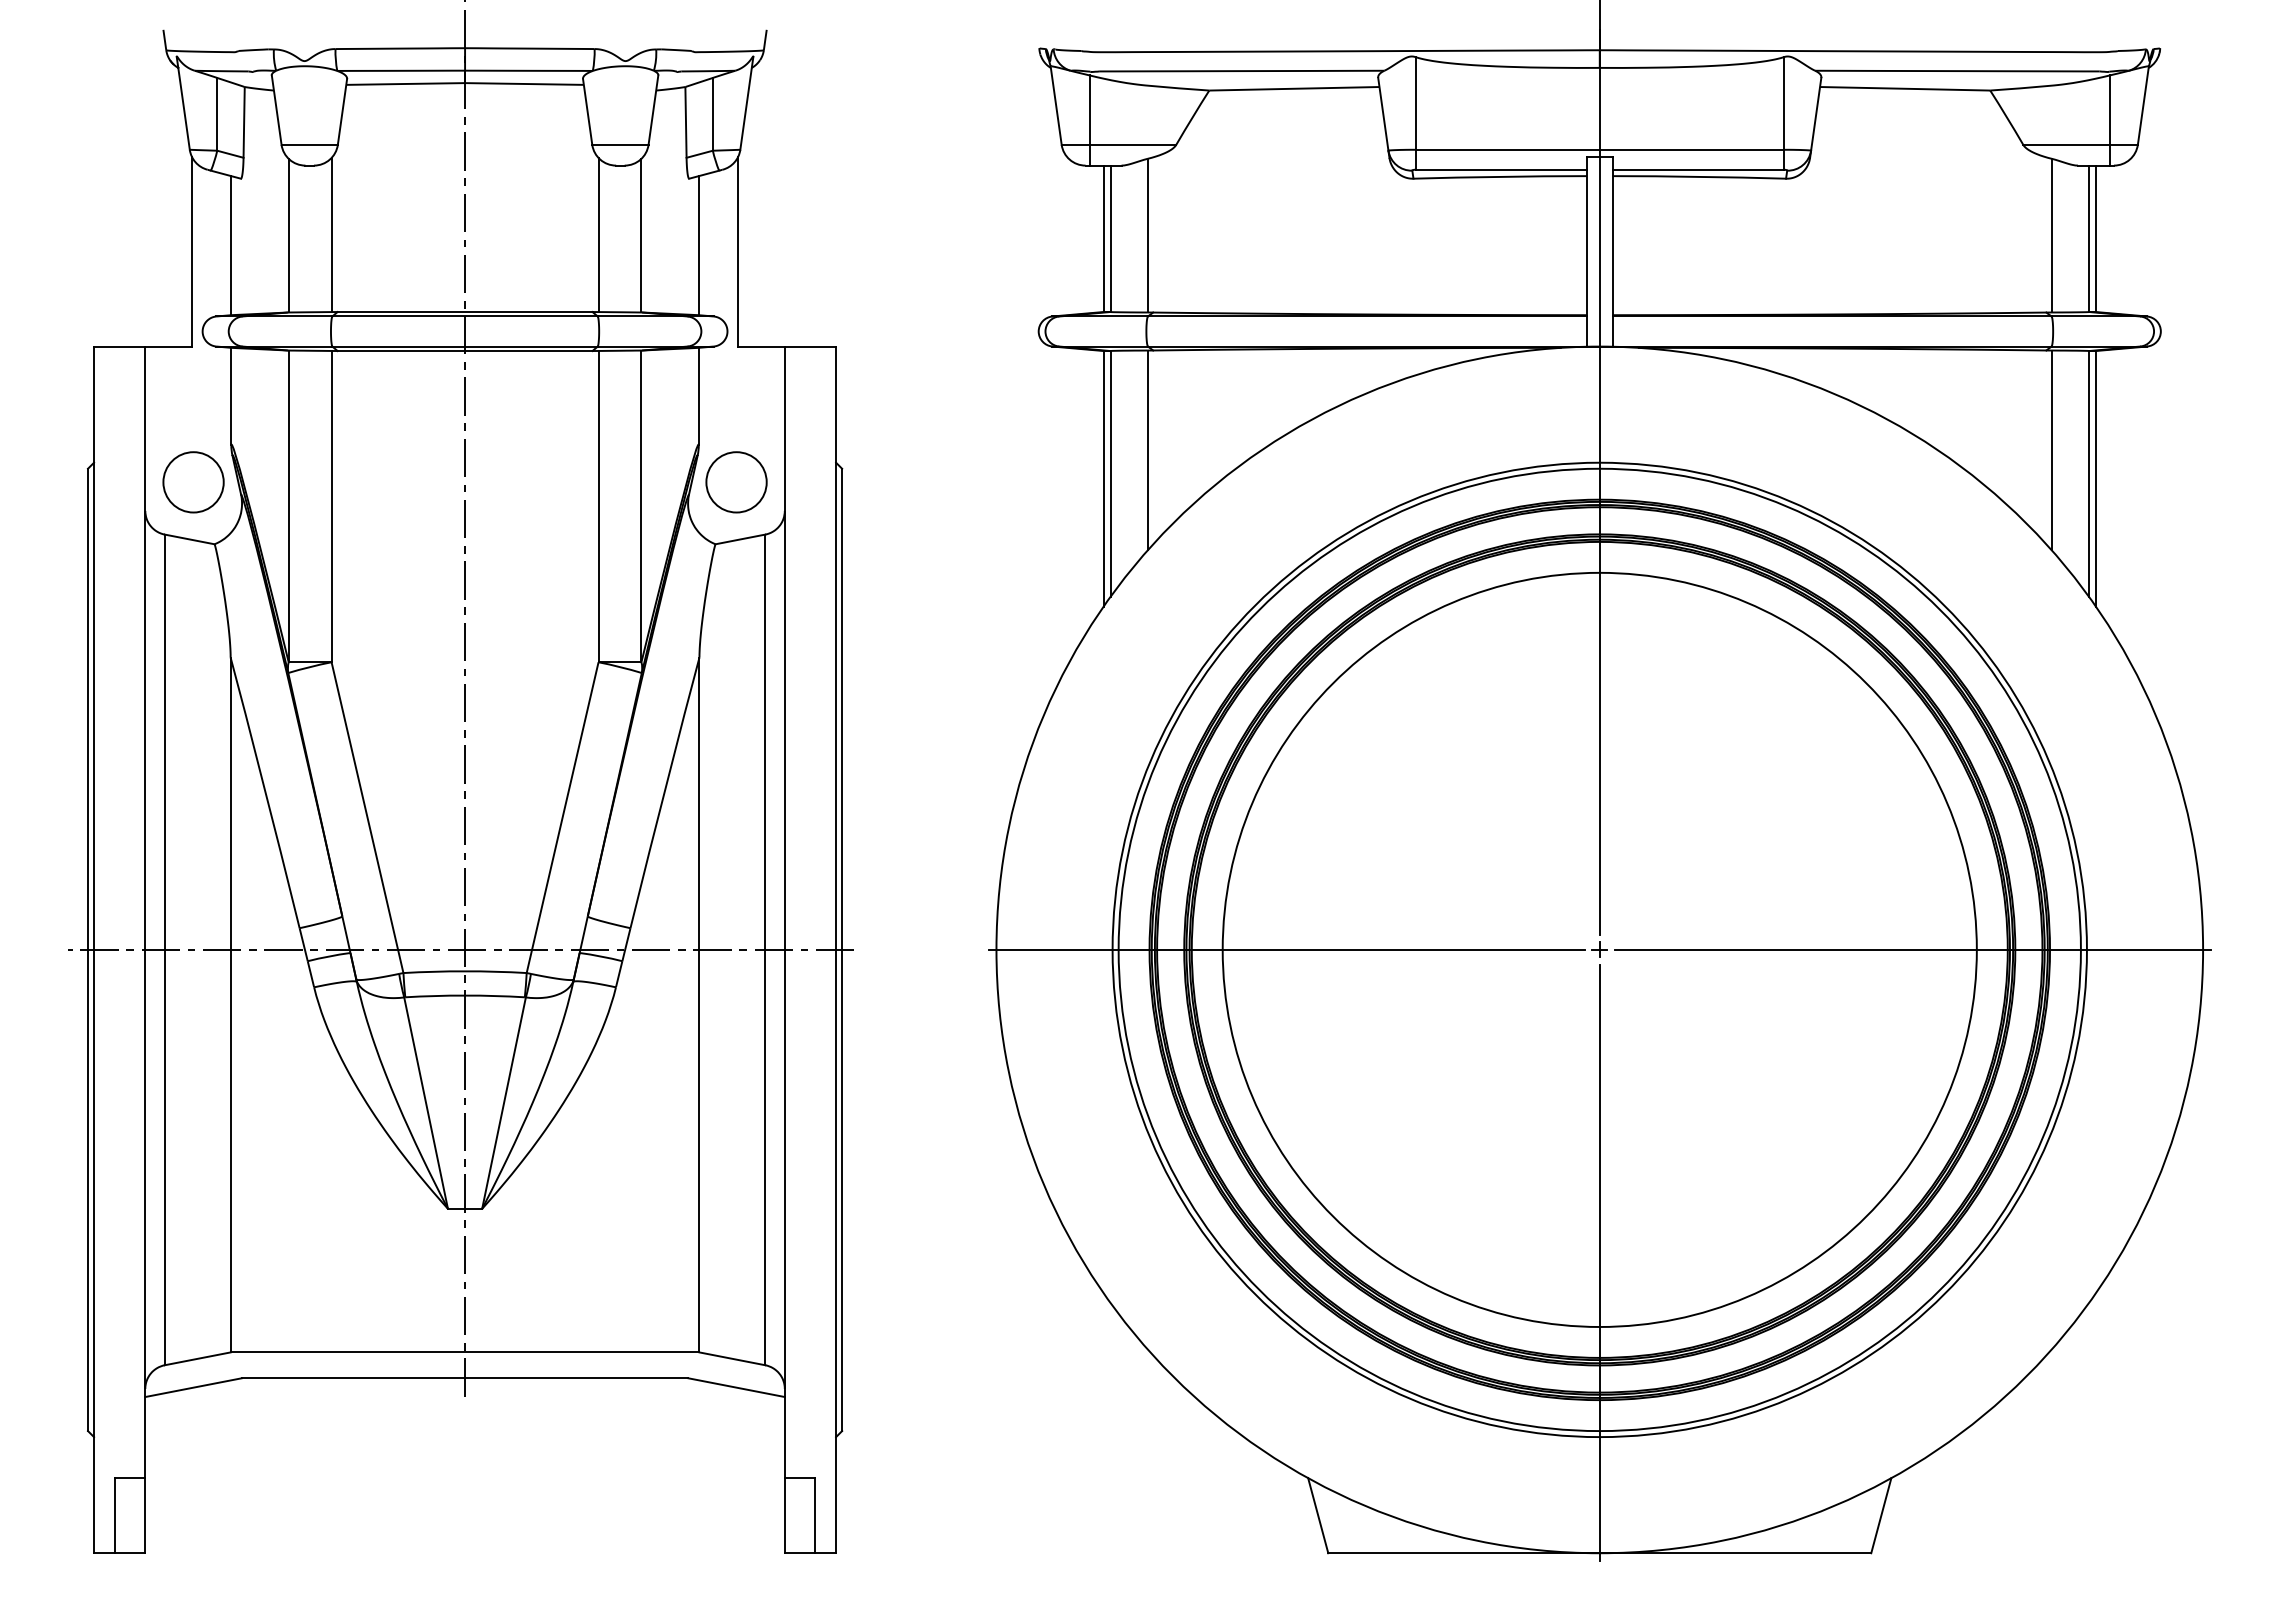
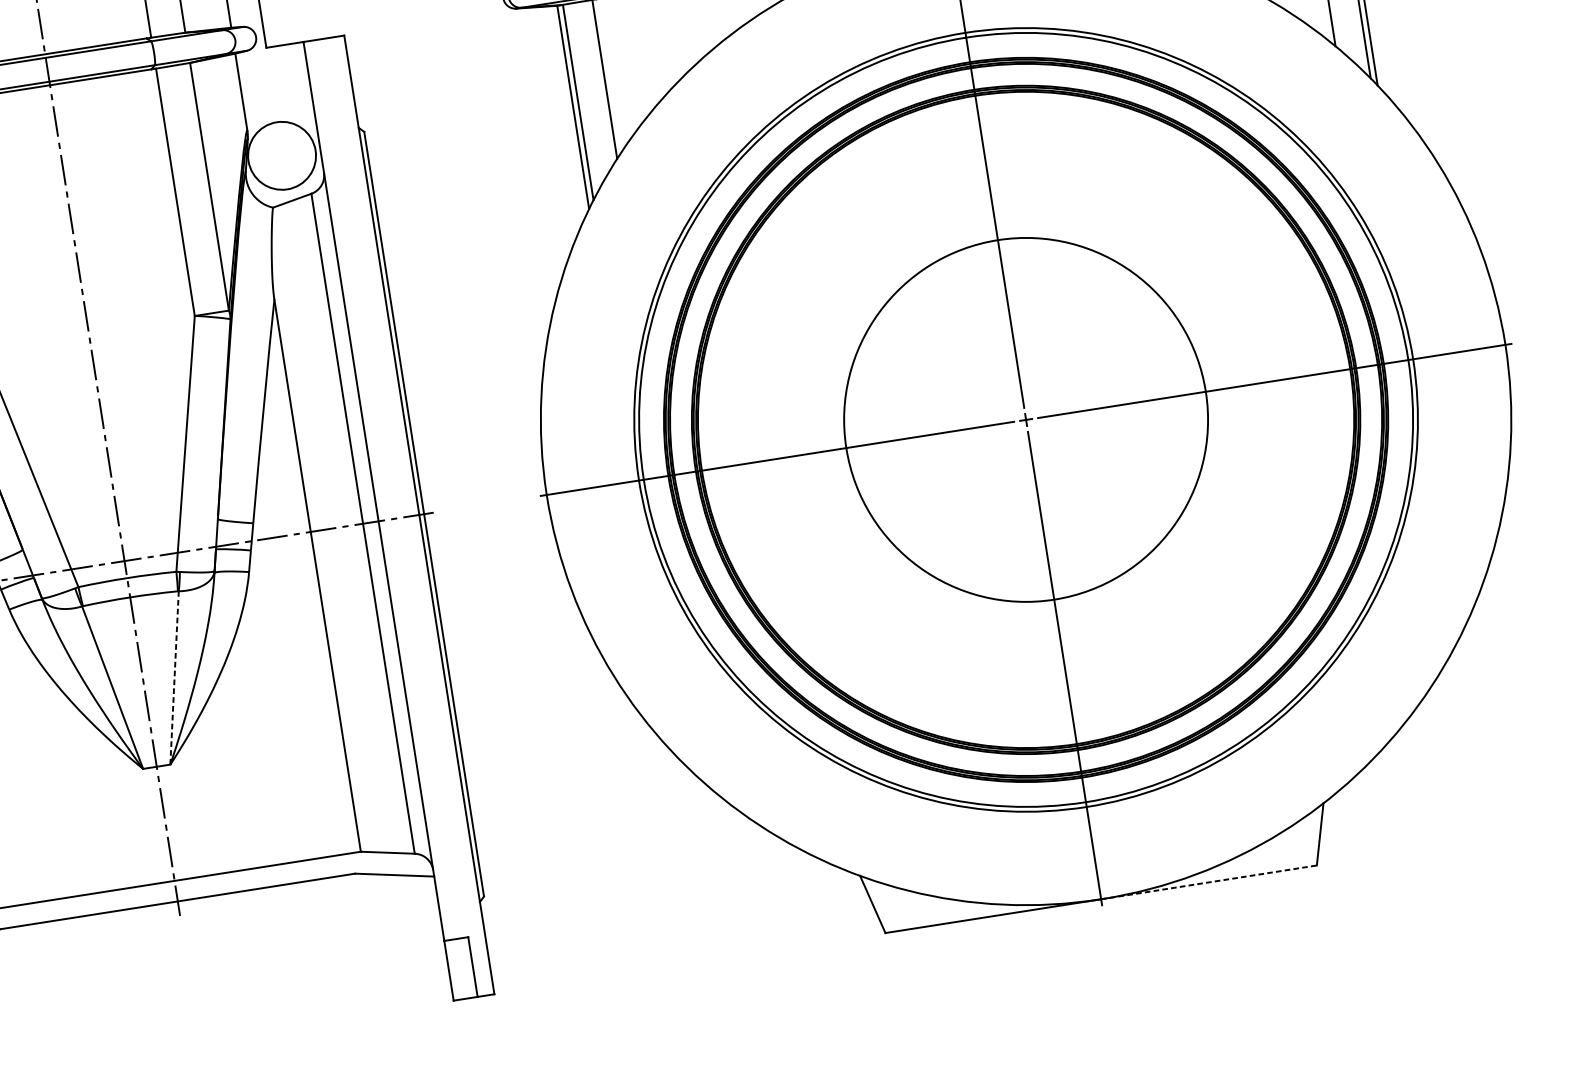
circle: (736, 482) -> (282, 155), size x1.4
circle: (1599, 949) -> (1025, 419), size x0.6
line: (504, 1103) -> (174, 678), solid -> dashed
line: (1735, 1553) -> (1209, 882), solid -> dashed

